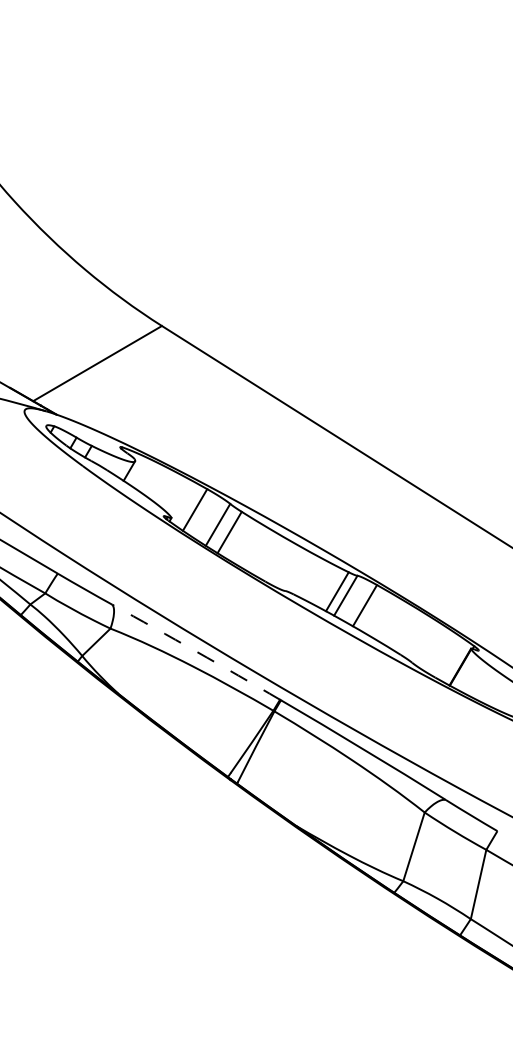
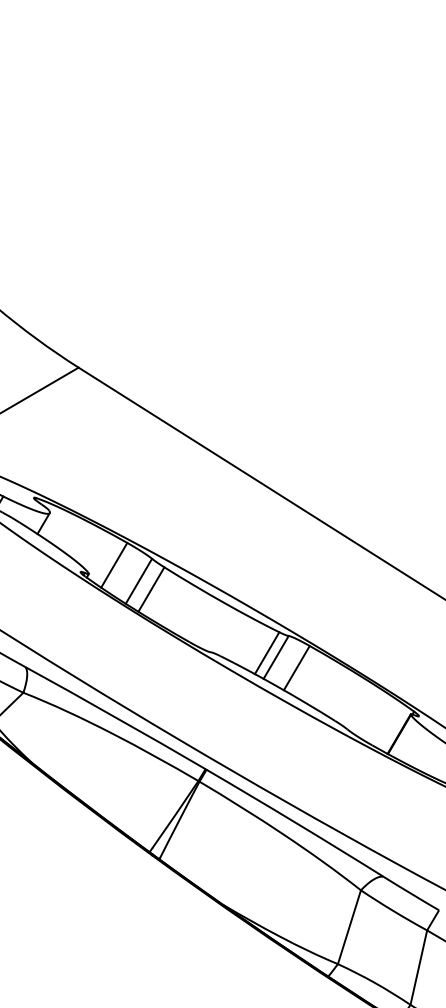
arc: (196, 651) -> (115, 717), dashed -> solid

